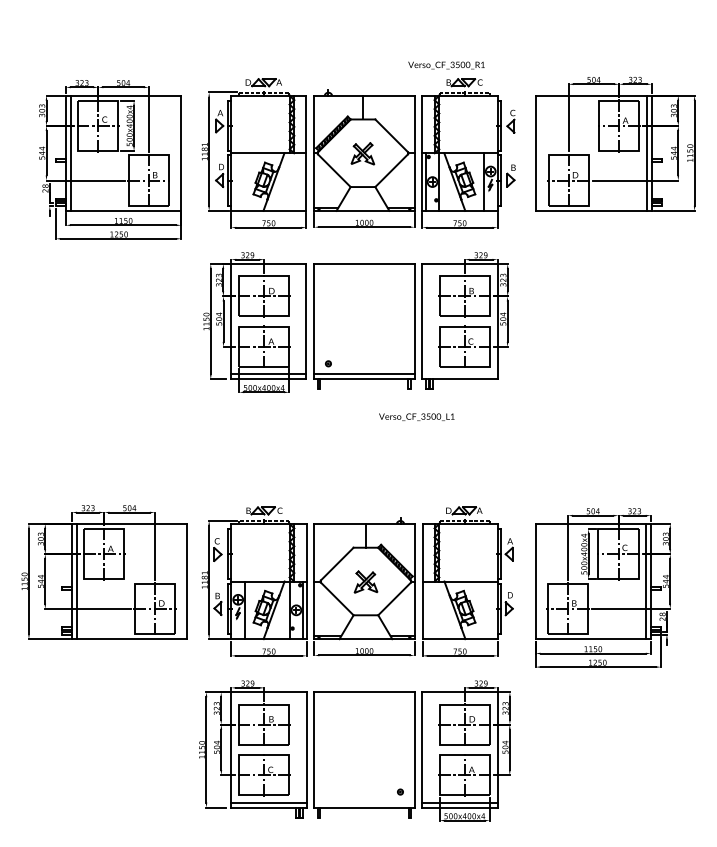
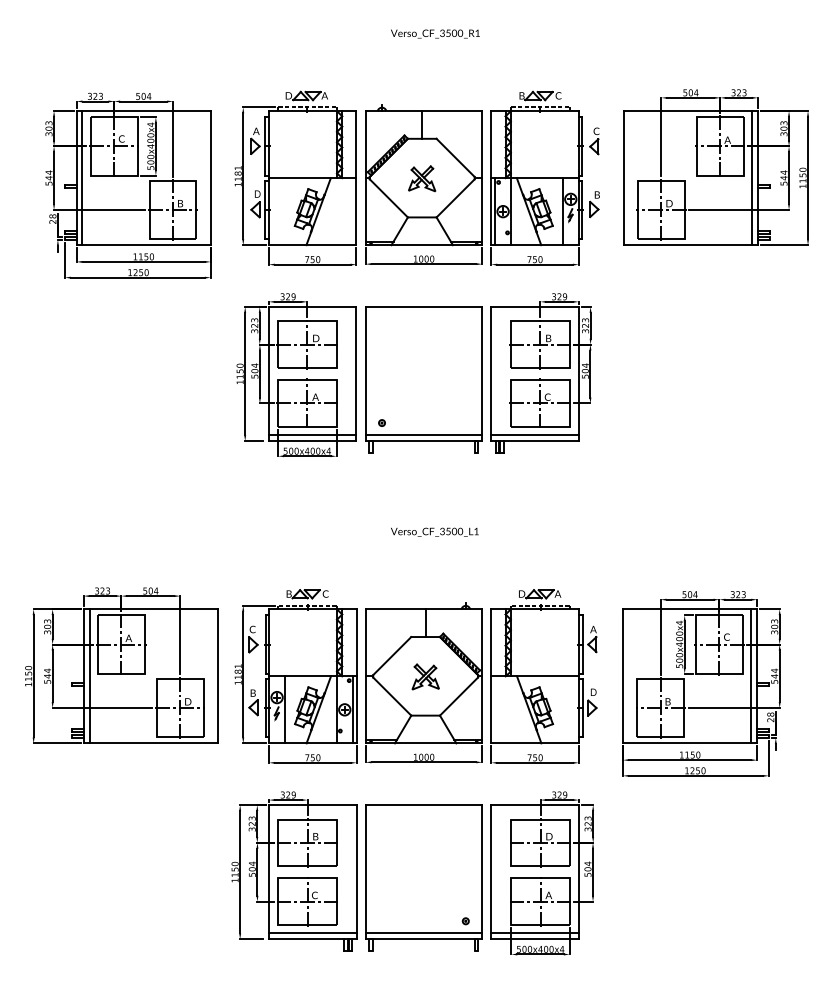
text: (446, 65) -> (435, 33), moved
line: (459, 374) -> (534, 435), added
text: (416, 416) -> (434, 531), moved
line: (364, 802) -> (423, 933), added

